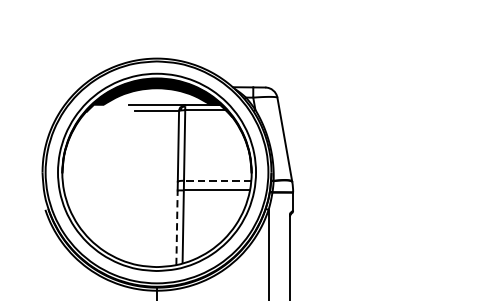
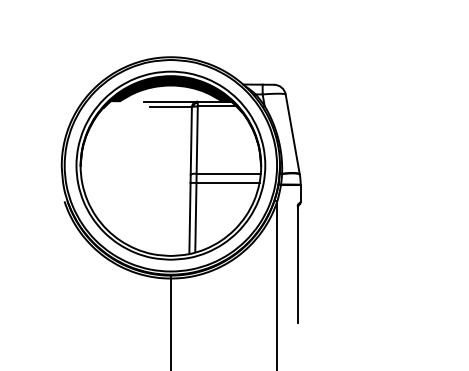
line: (217, 180) -> (228, 173), dashed -> solid
line: (176, 227) -> (189, 218), dashed -> solid

